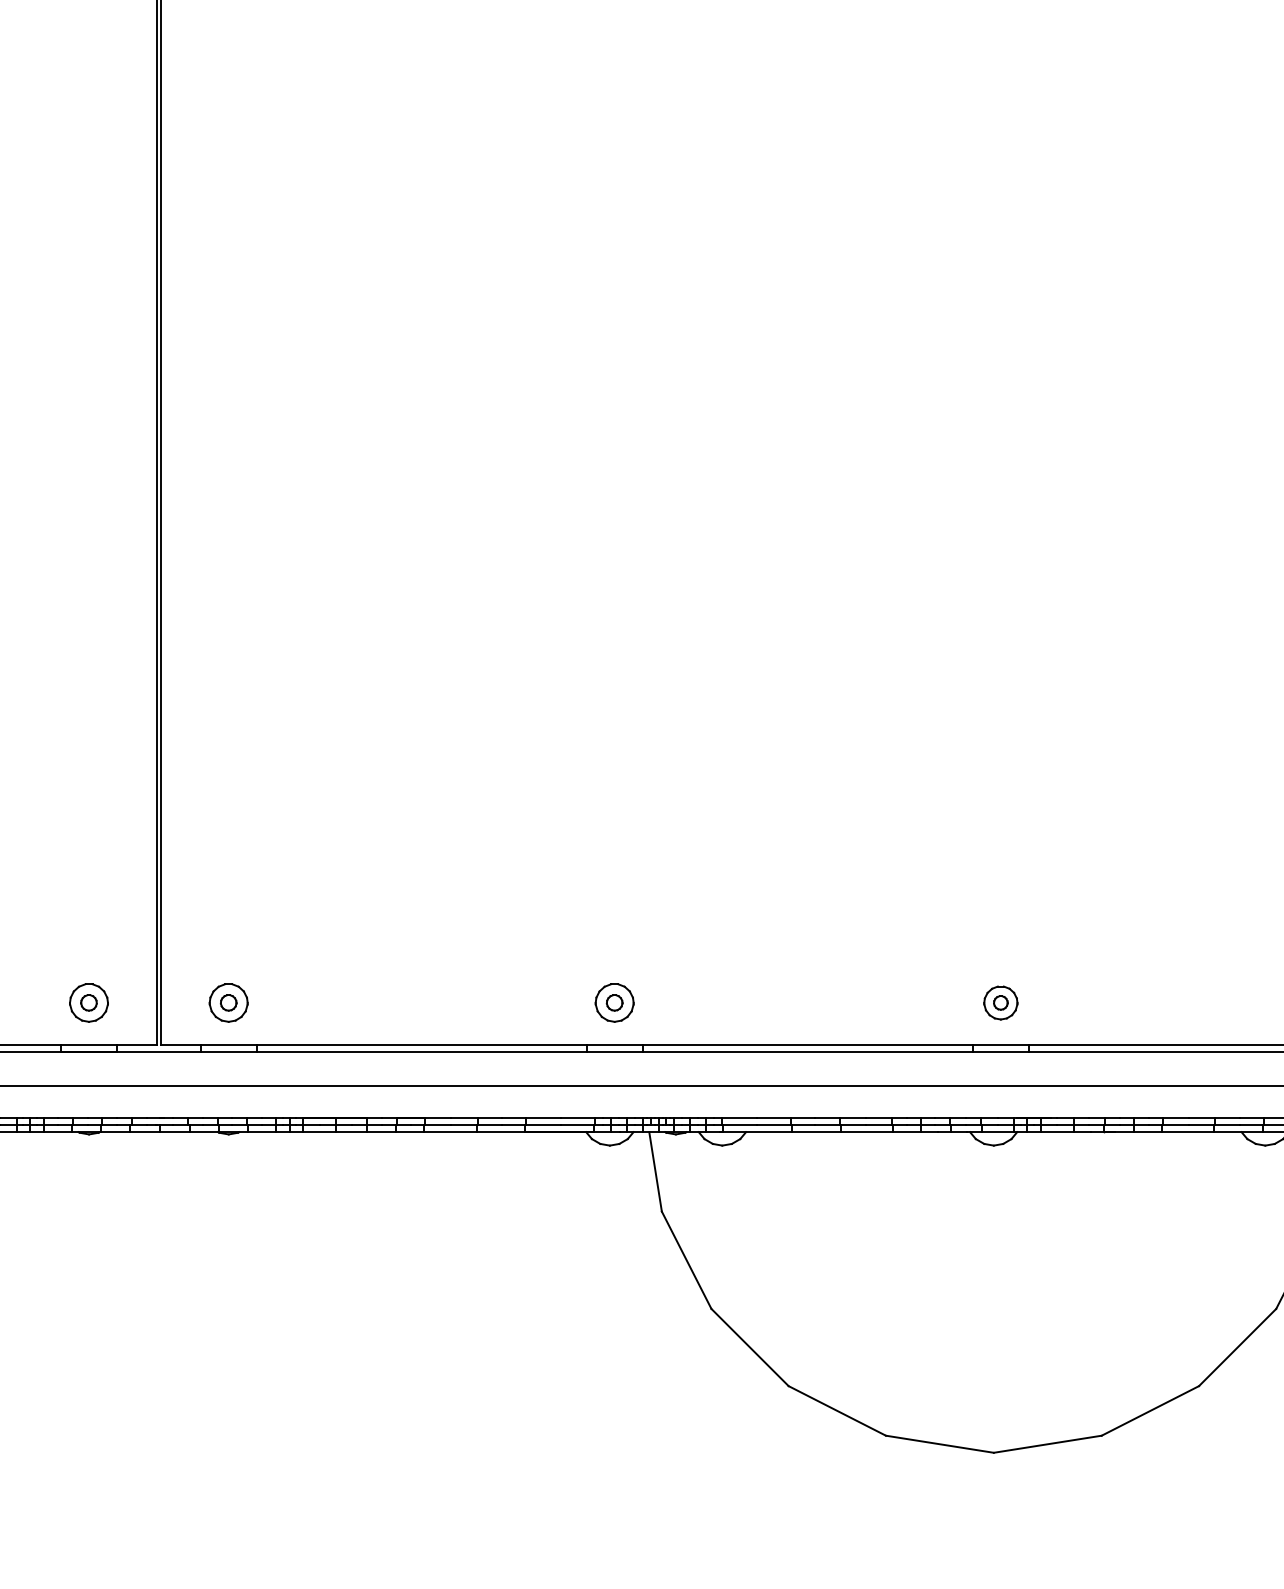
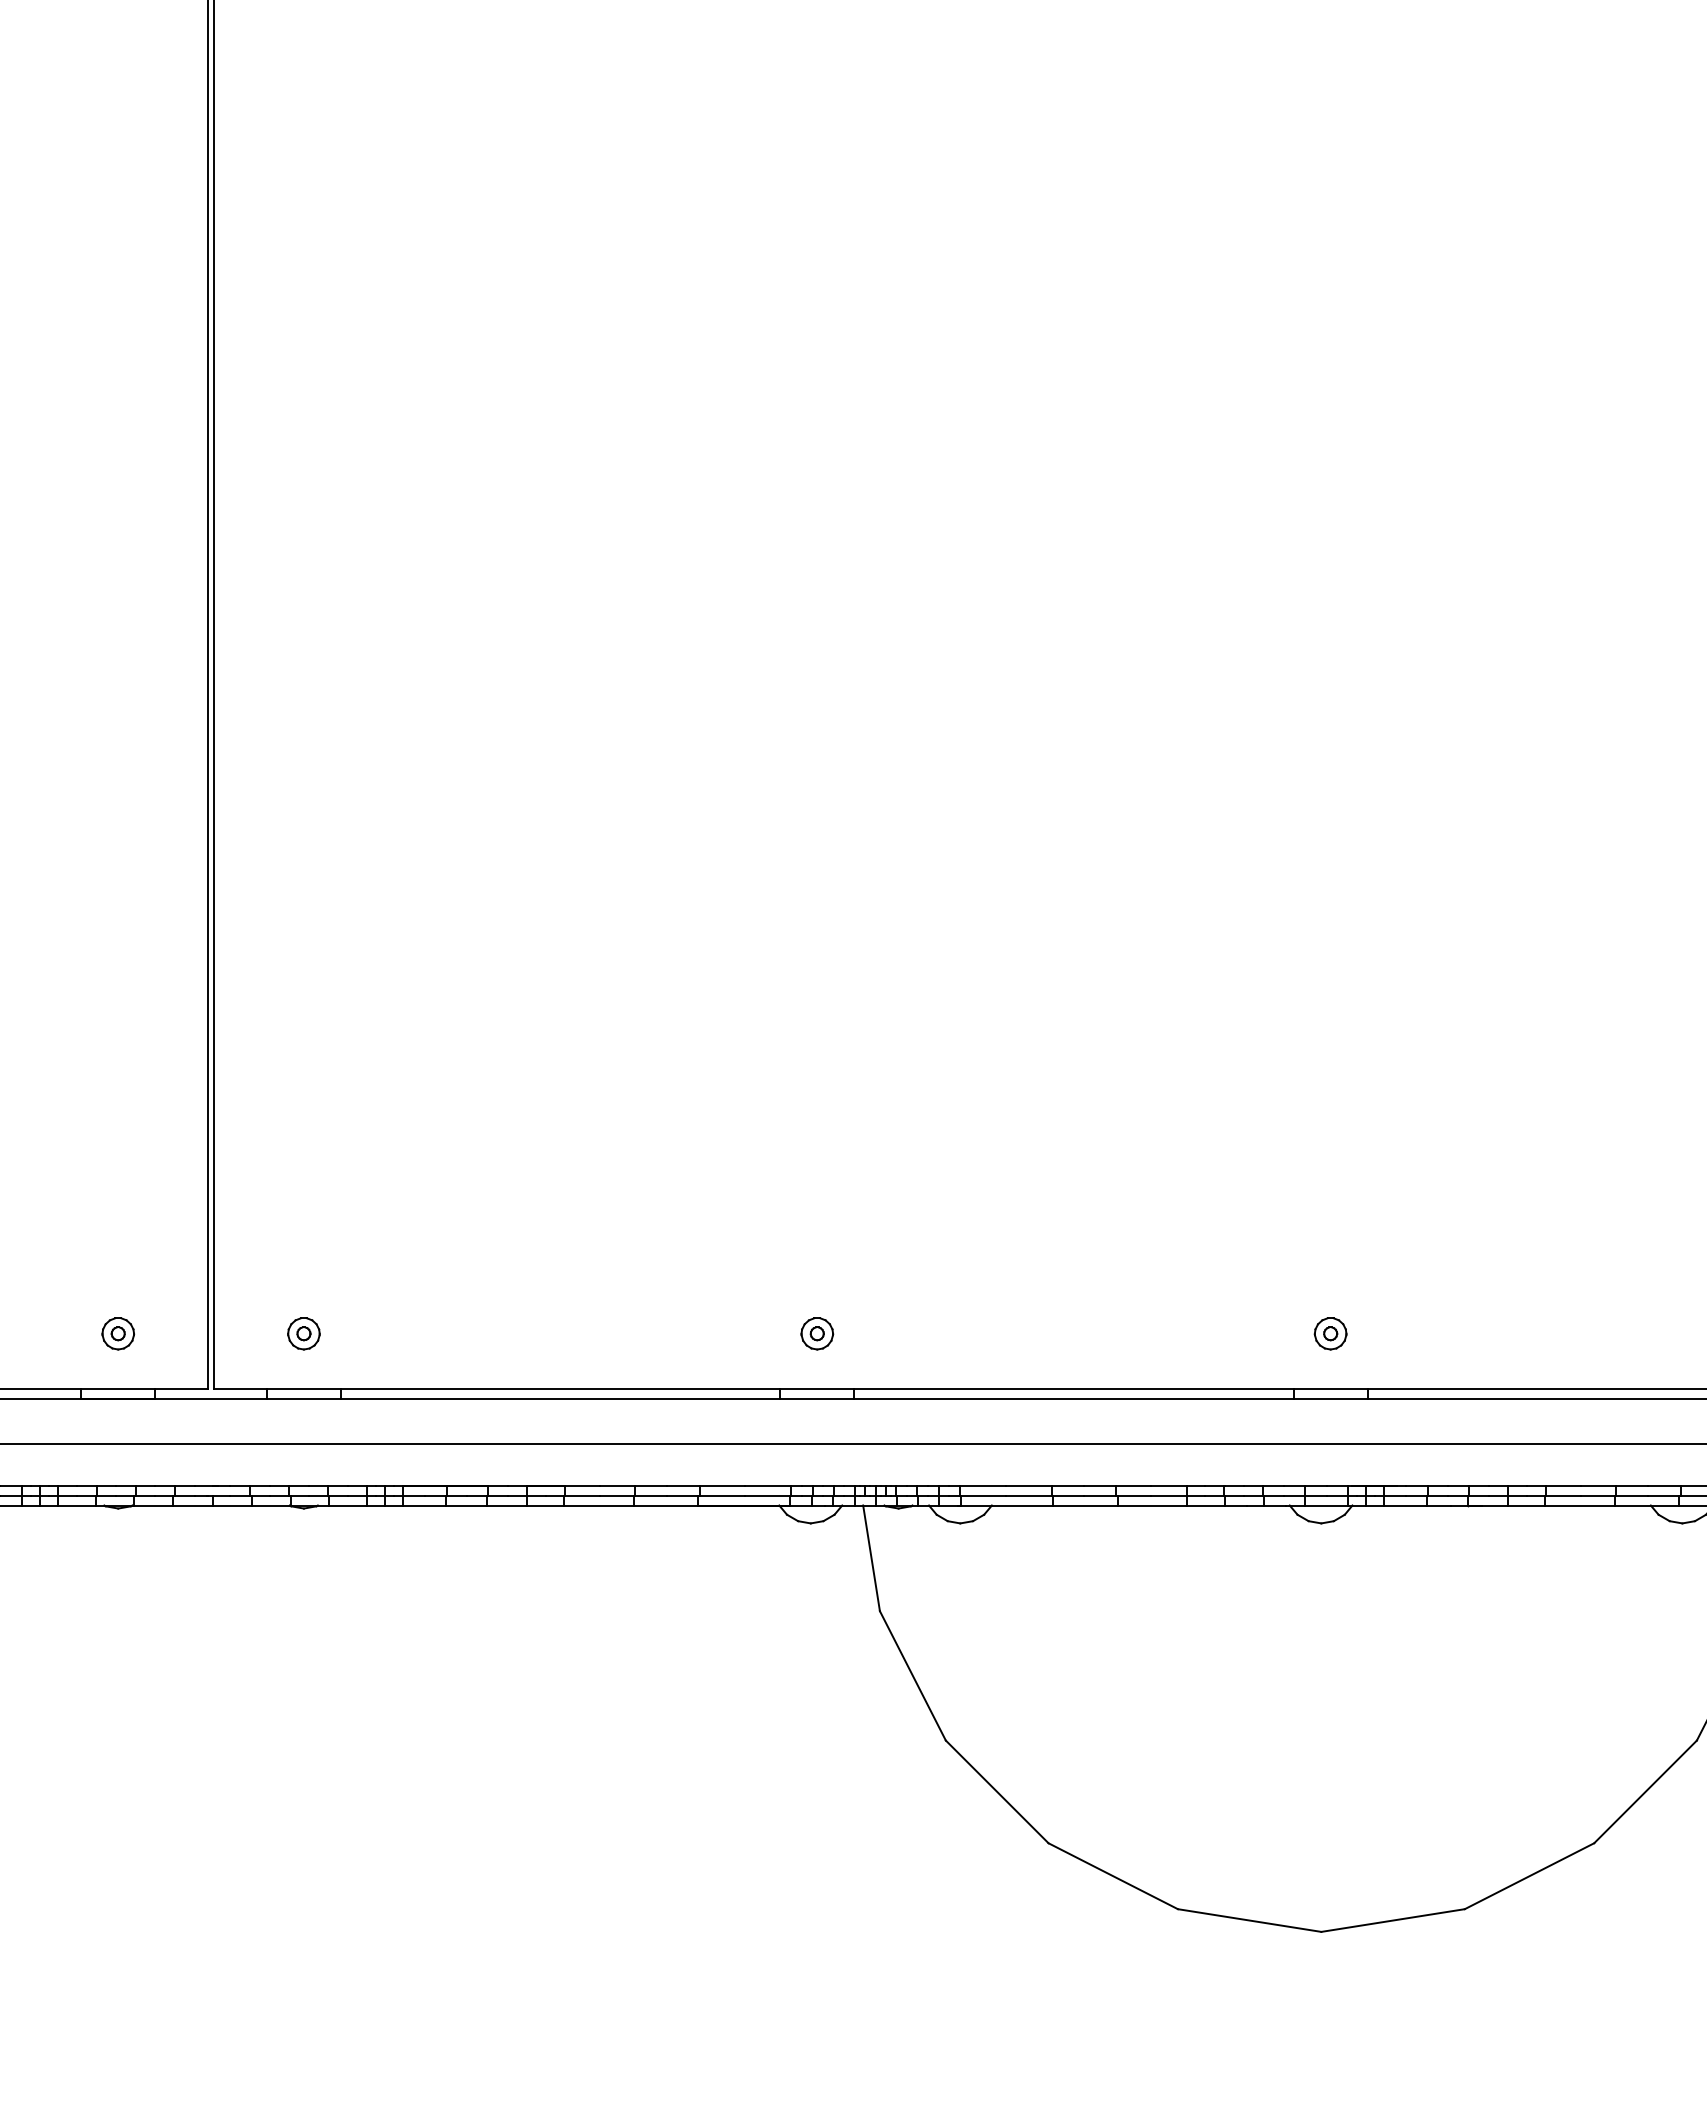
part: (89, 1002) -> (118, 1333), size x0.62
part: (228, 1002) -> (303, 1333), size x0.62
part: (614, 1002) -> (817, 1333), size x0.62
part: (1000, 1002) -> (1330, 1333), size x0.71

